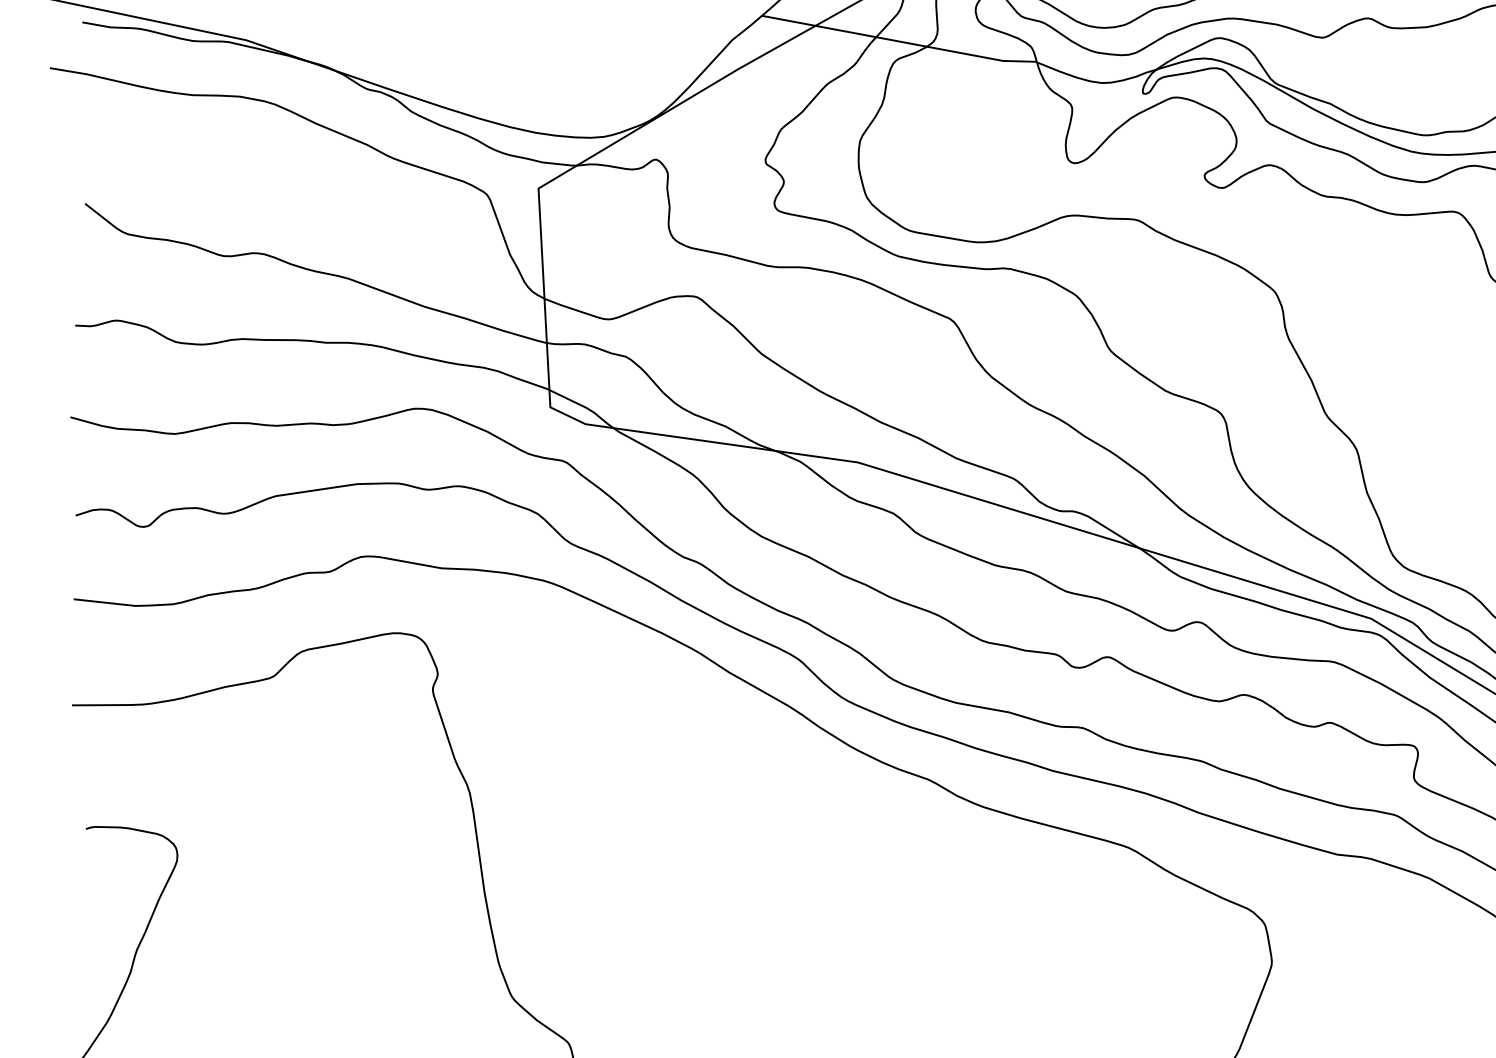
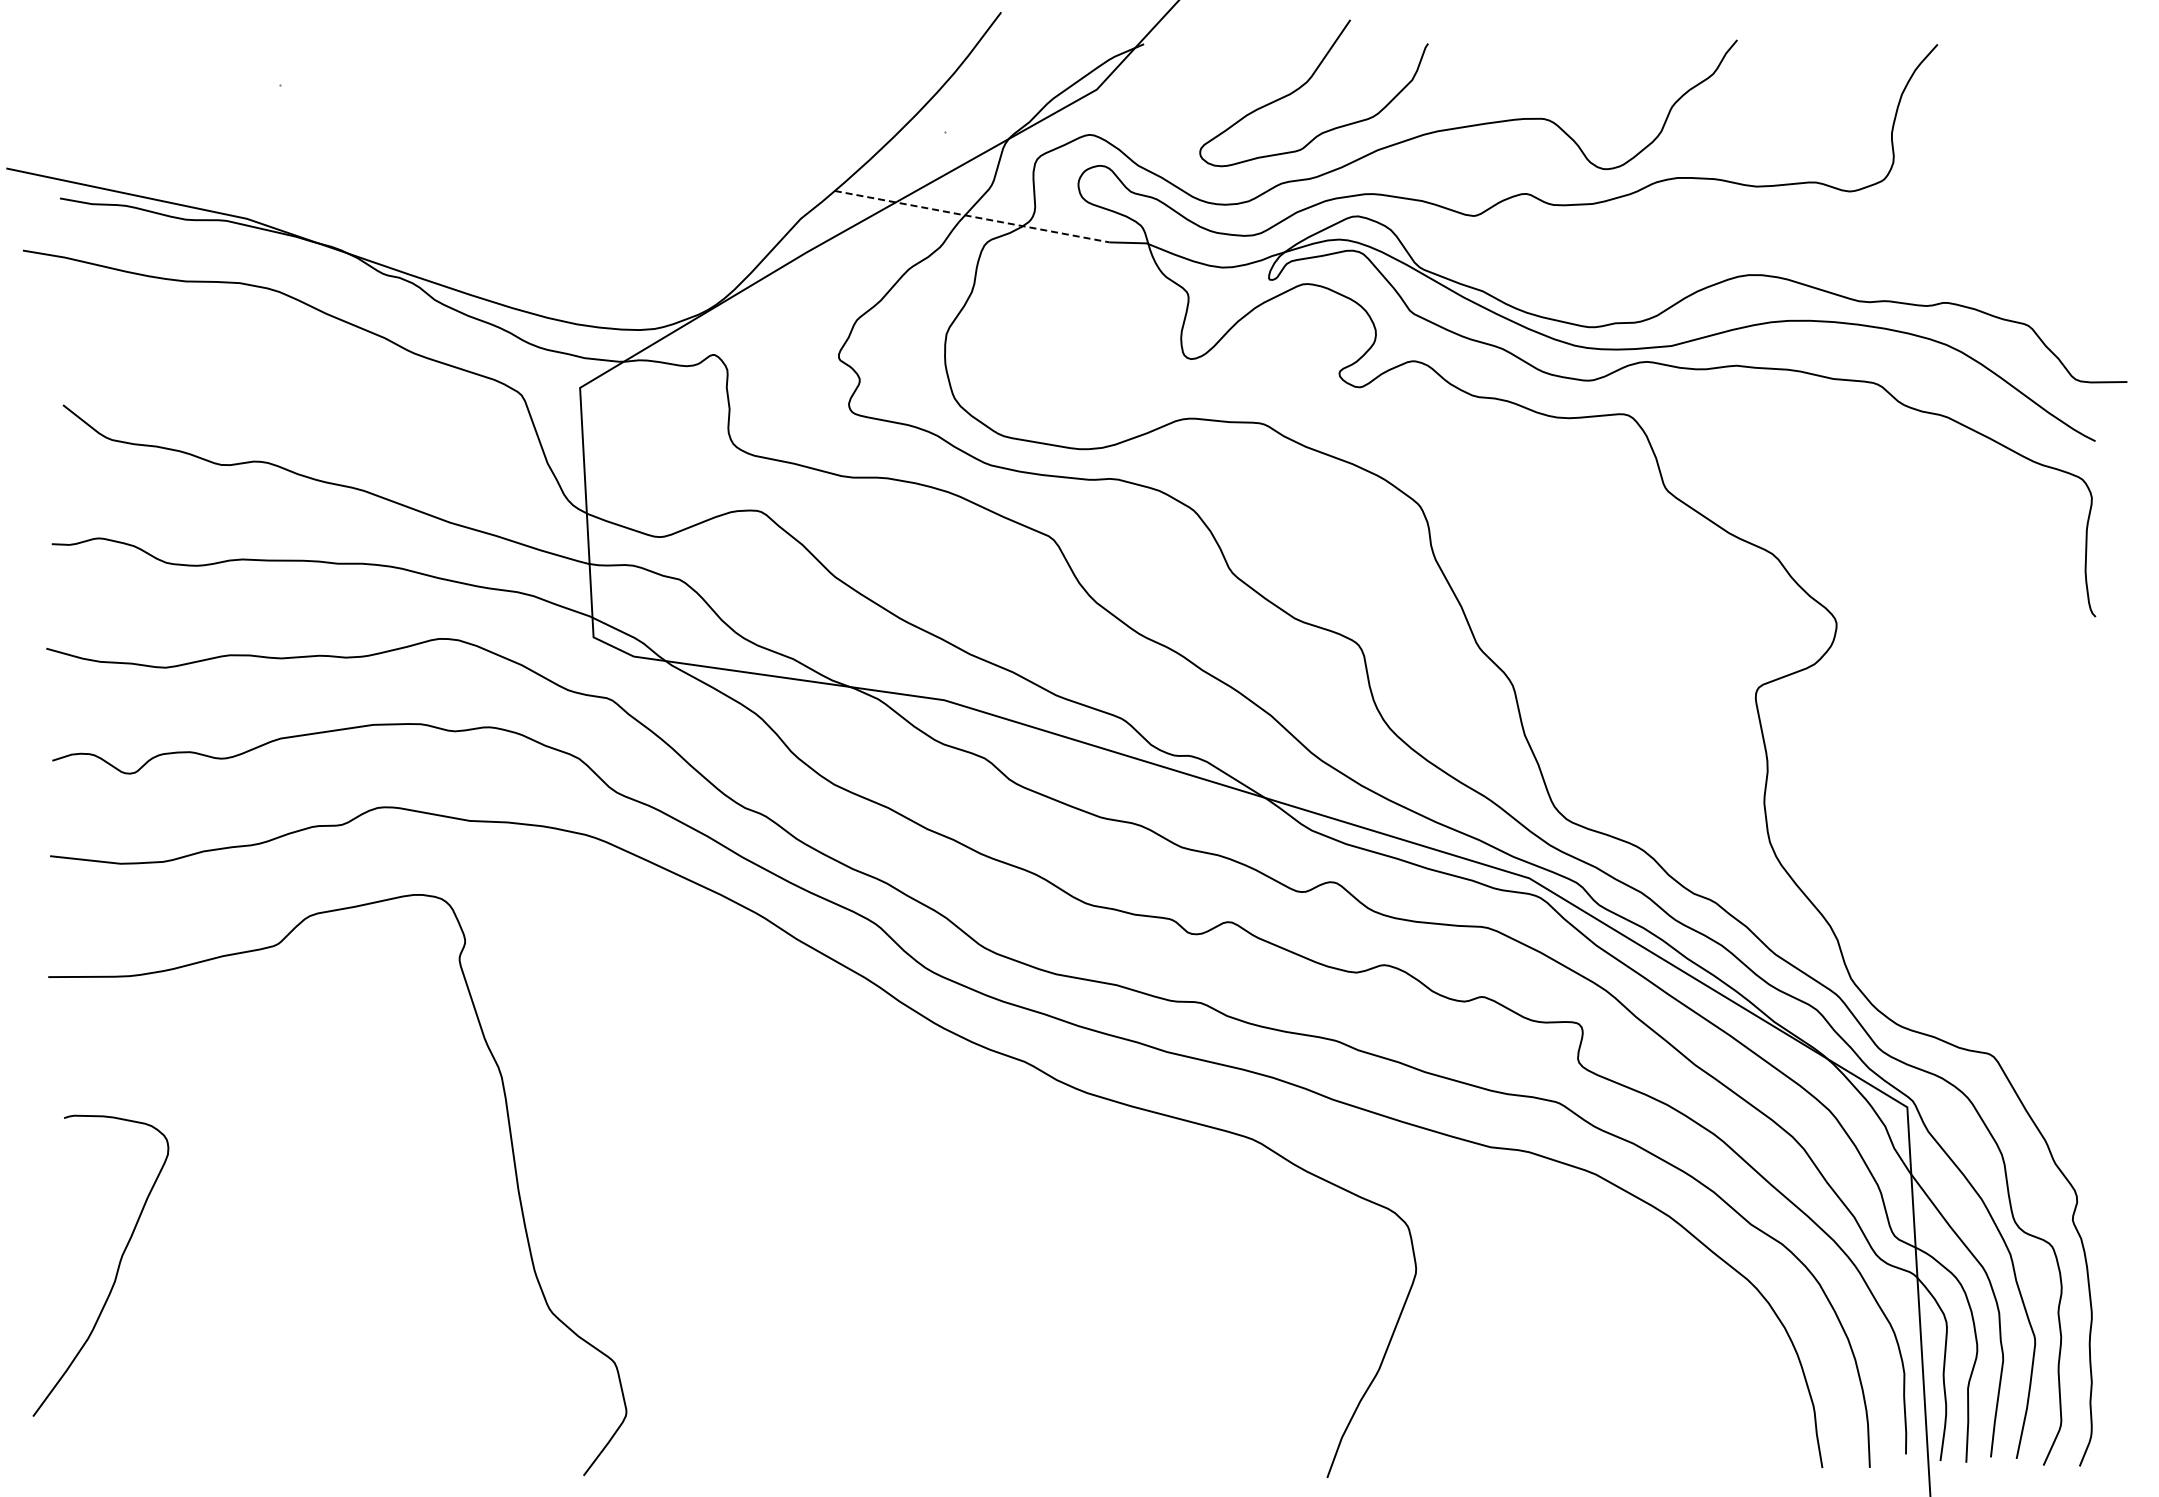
line: (882, 38) -> (972, 216), solid -> dashed

